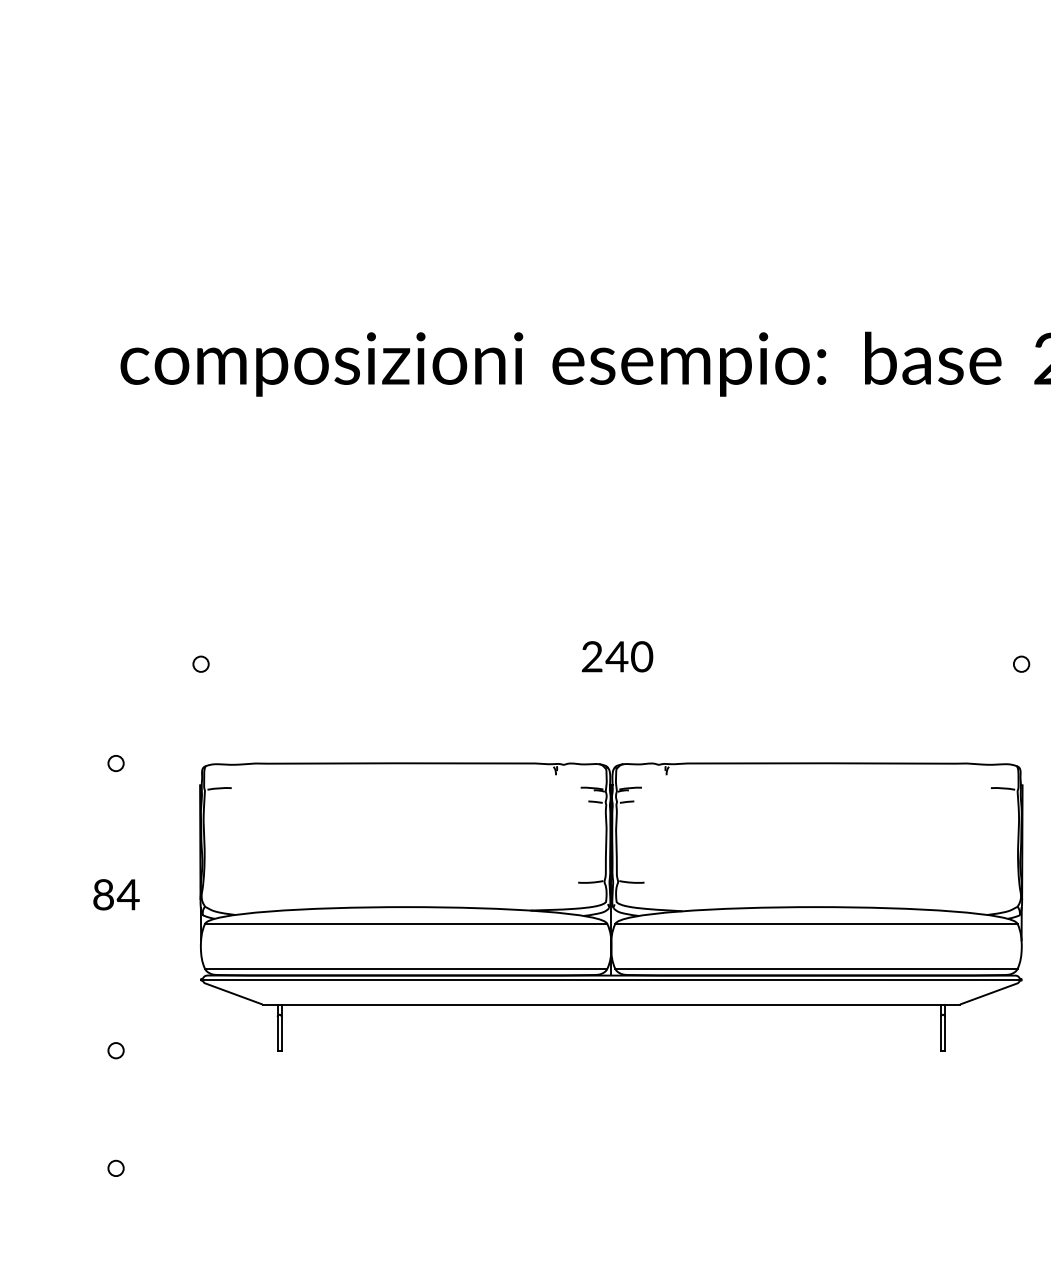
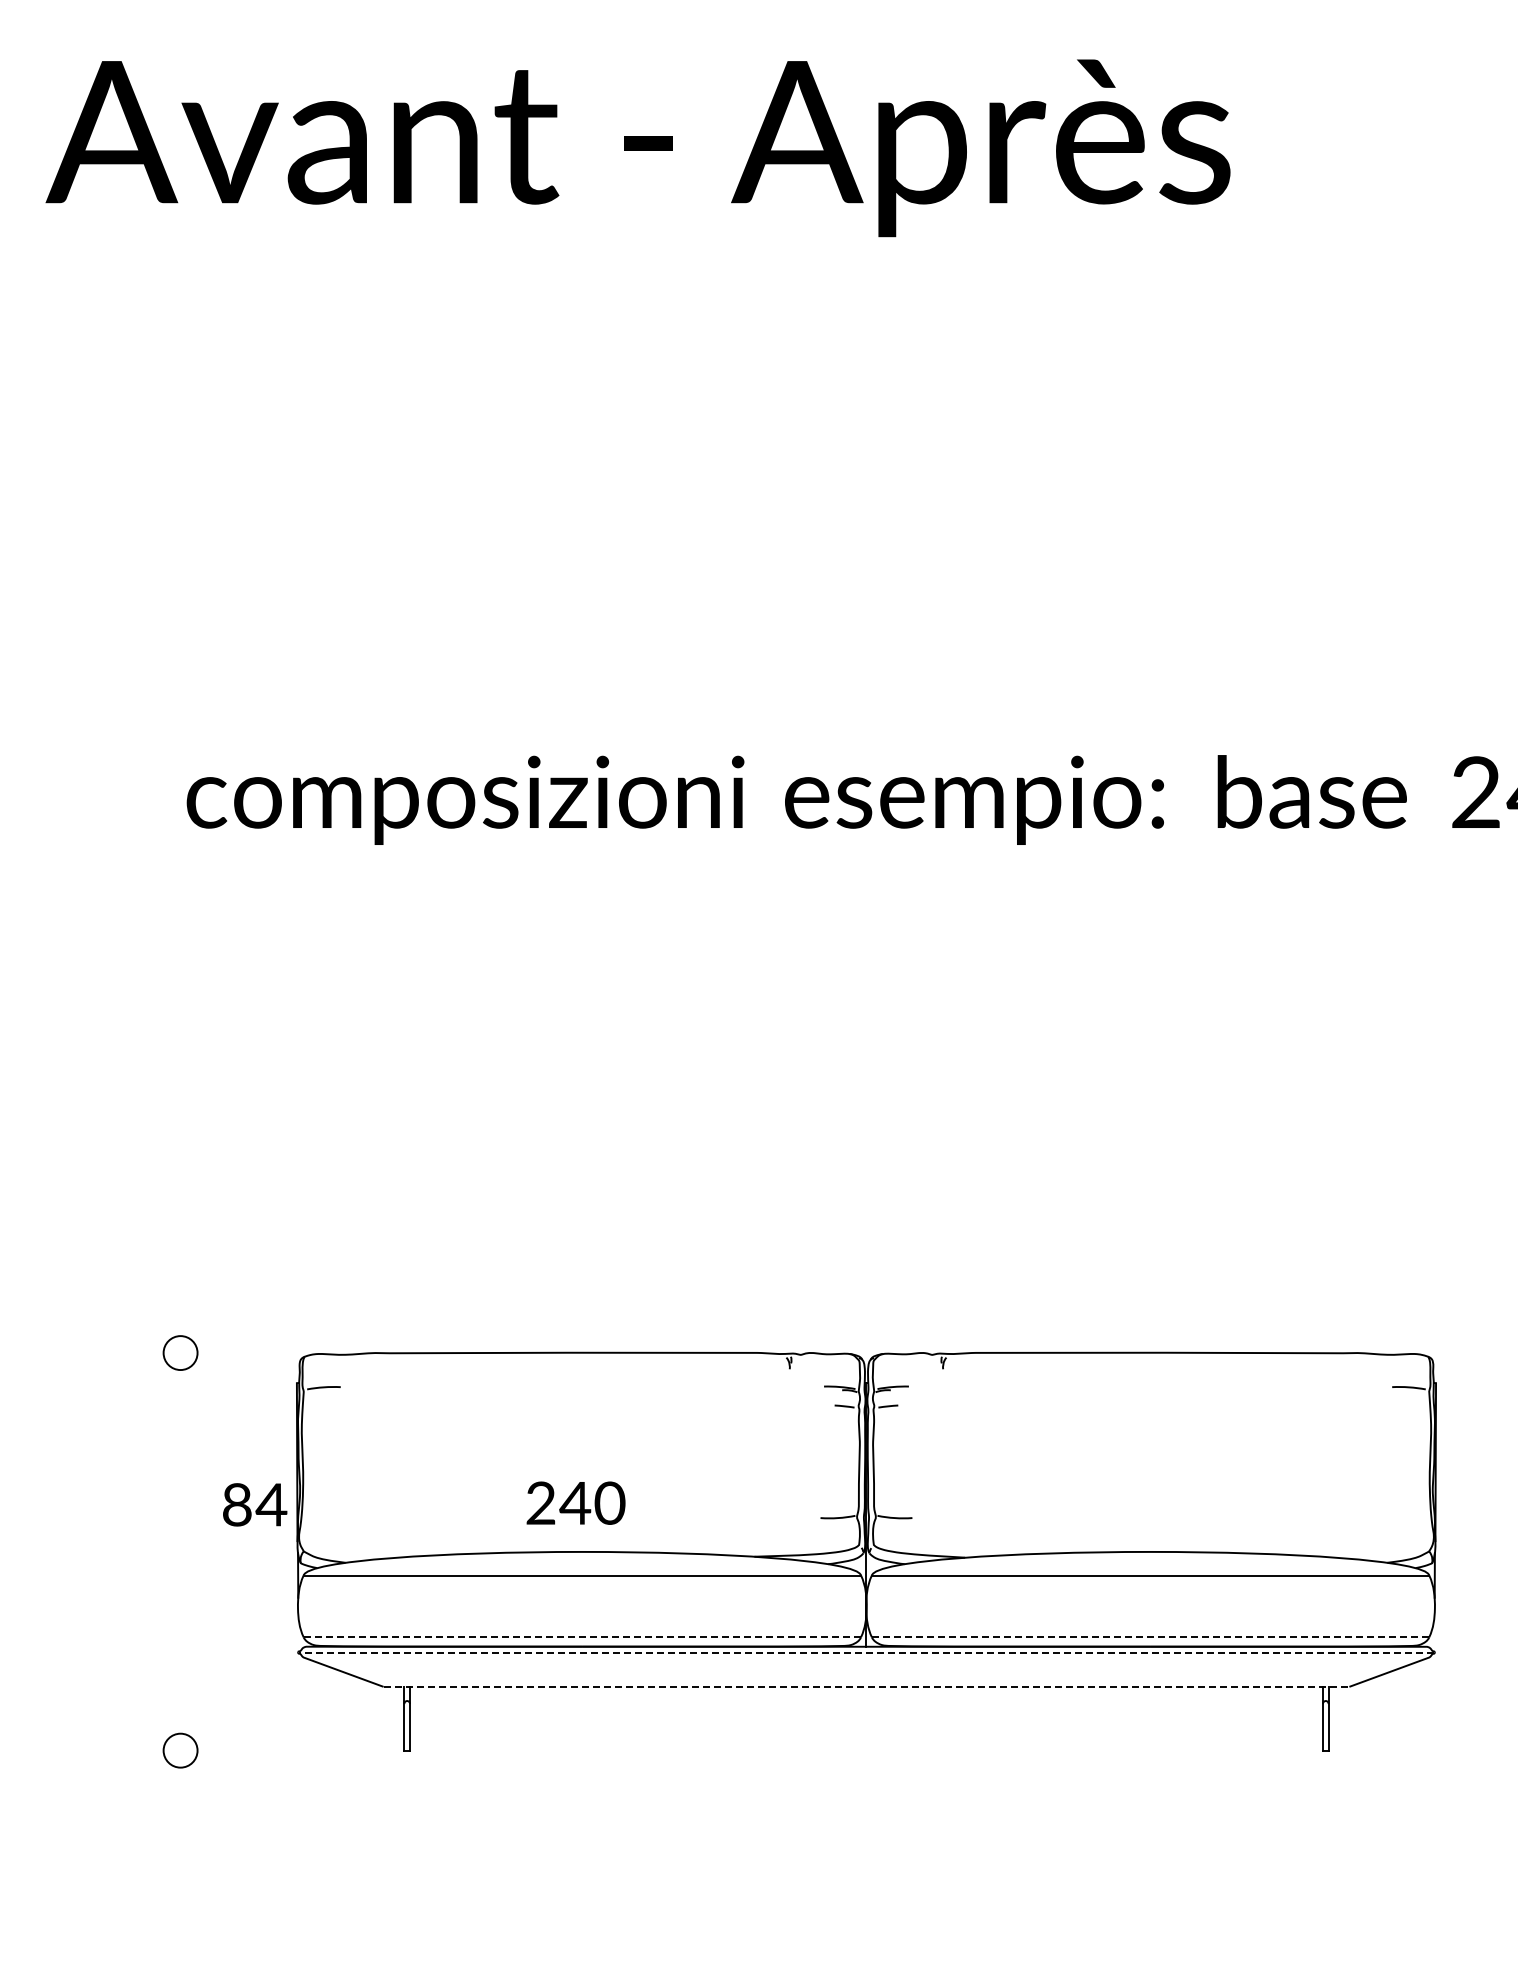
text: (617, 656) -> (575, 1502), moved
part: (200, 664) -> (297, 1215), removed
part: (1021, 664) -> (1434, 1215), removed
circle: (116, 763) -> (180, 1352), size x1.6
text: (116, 894) -> (255, 1504), moved
line: (406, 968) -> (582, 1637), solid -> dashed
line: (816, 968) -> (1150, 1637), solid -> dashed
line: (611, 979) -> (866, 1652), solid -> dashed
line: (611, 1004) -> (866, 1686), solid -> dashed
circle: (116, 1050) -> (180, 1750), size x1.6
circle: (116, 1168) -> (180, 1913), removed

